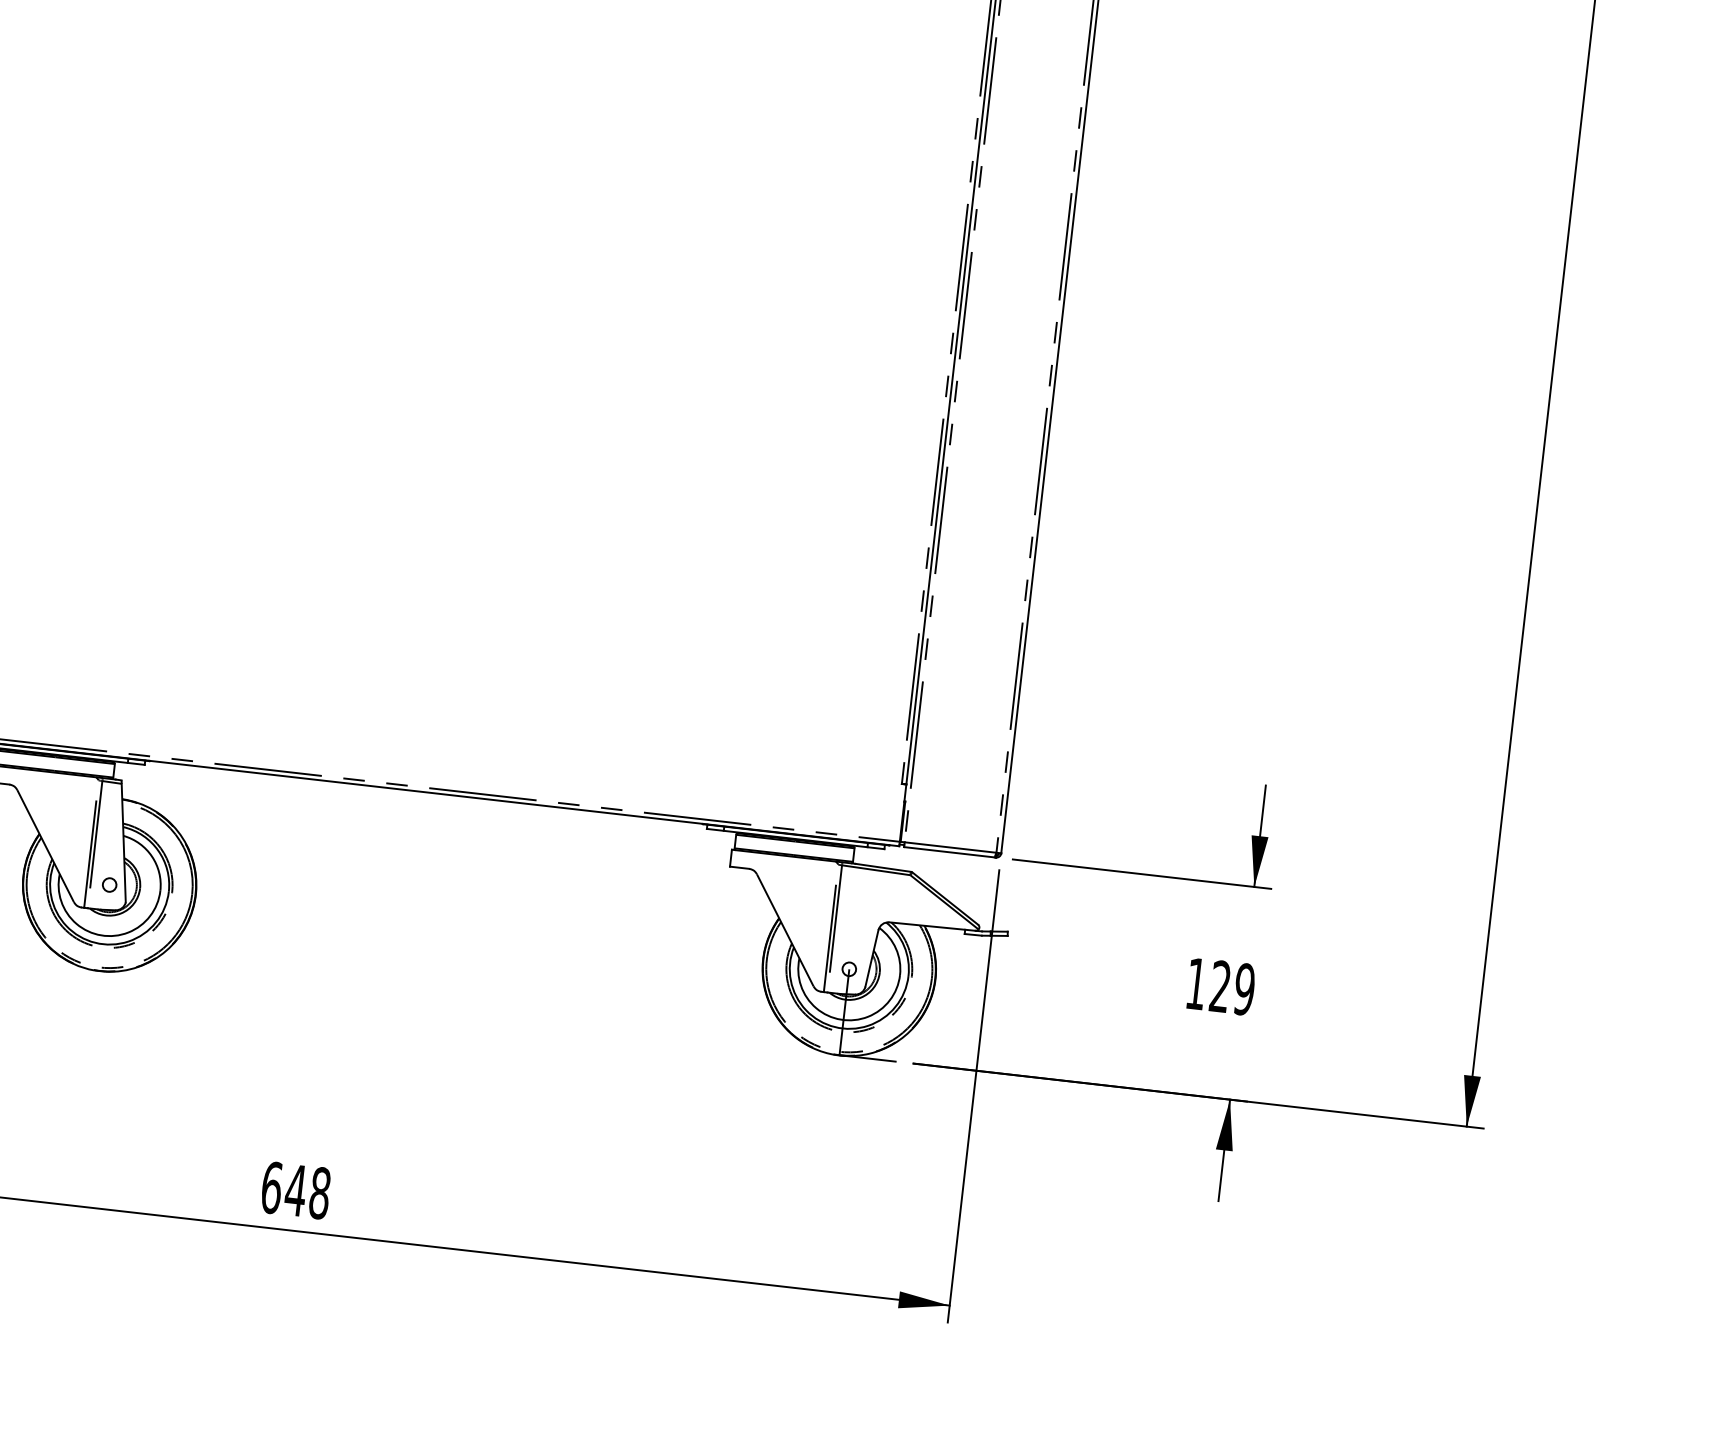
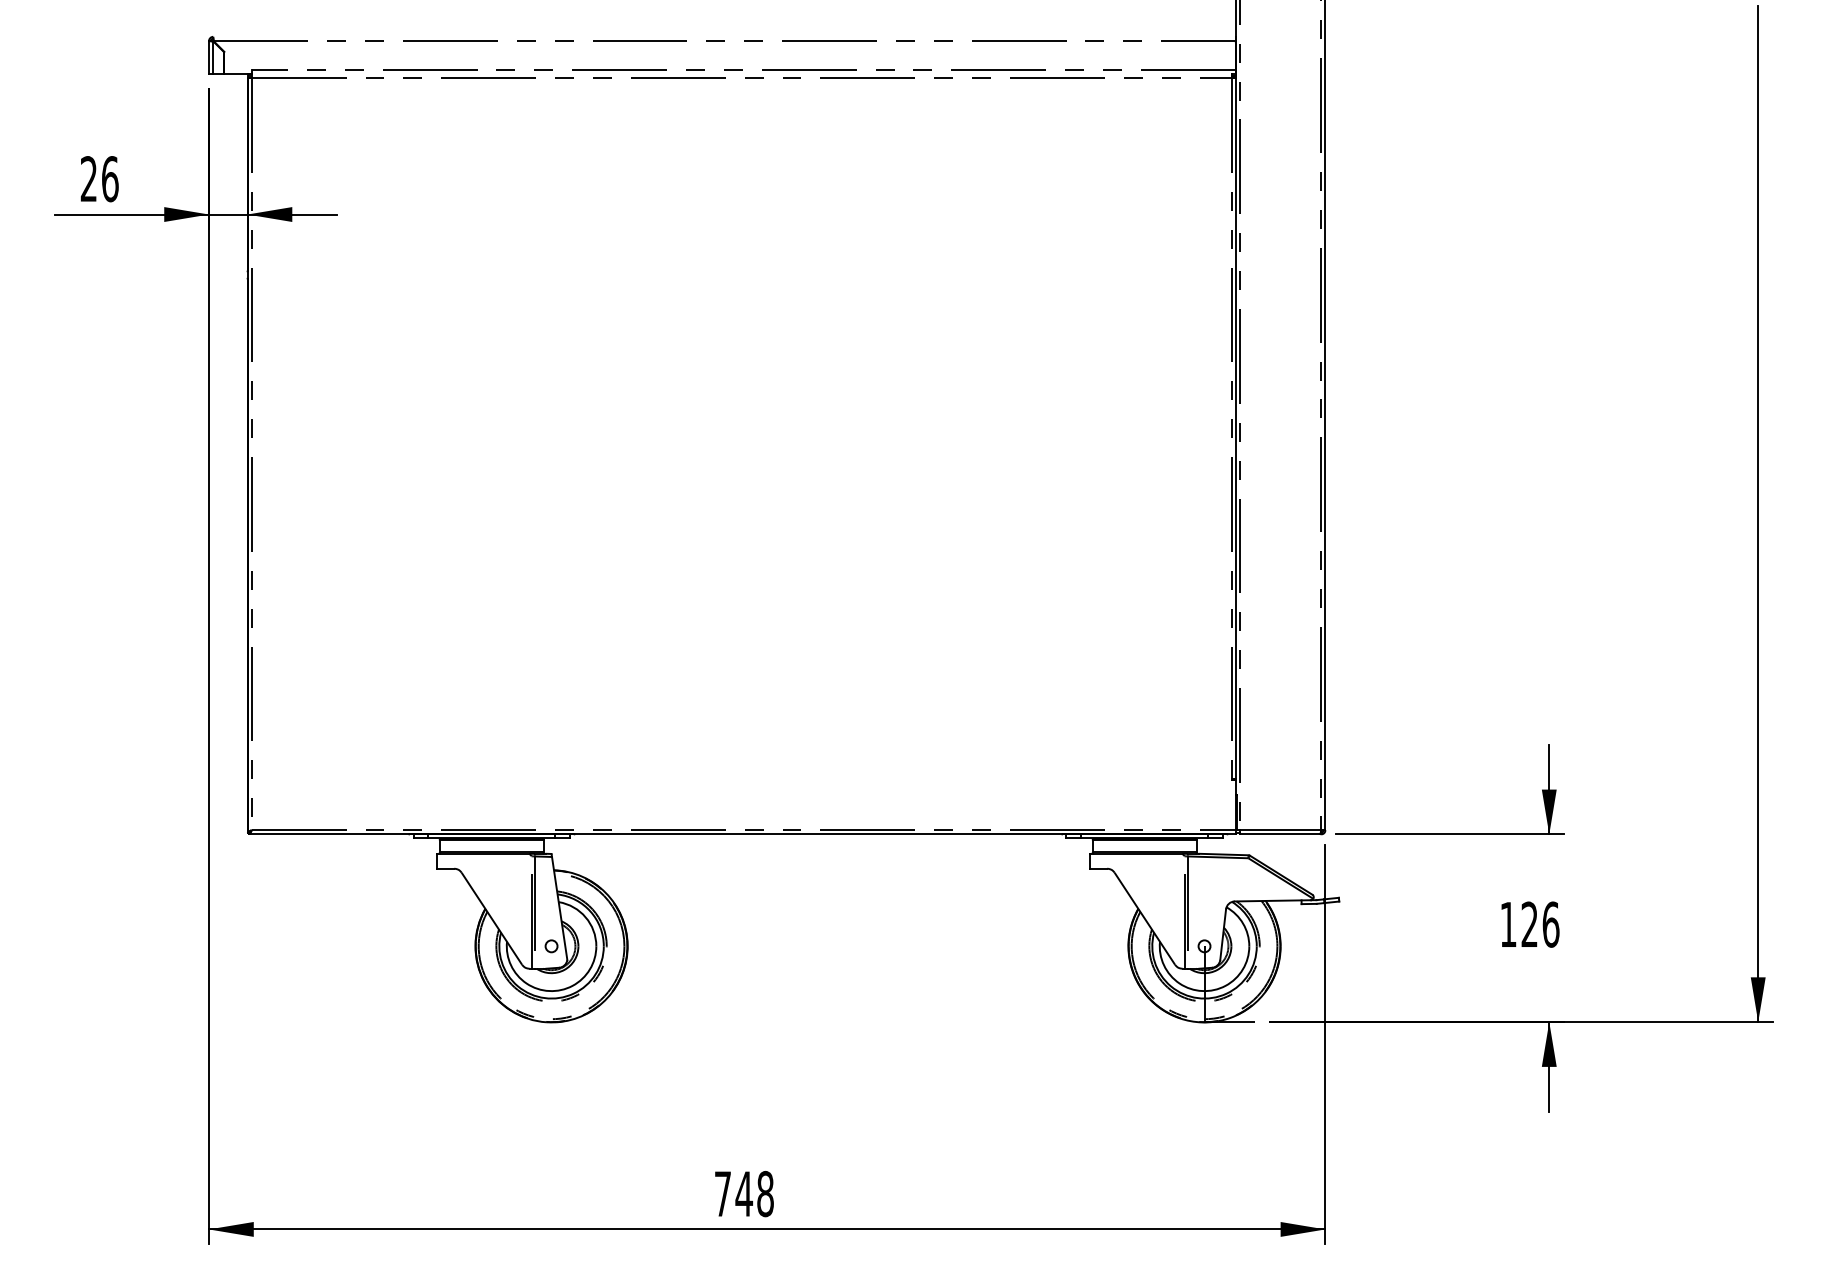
text: (1244, 989) -> (1550, 924), 129 -> 126
text: (271, 1188) -> (722, 1194), 648 -> 748

